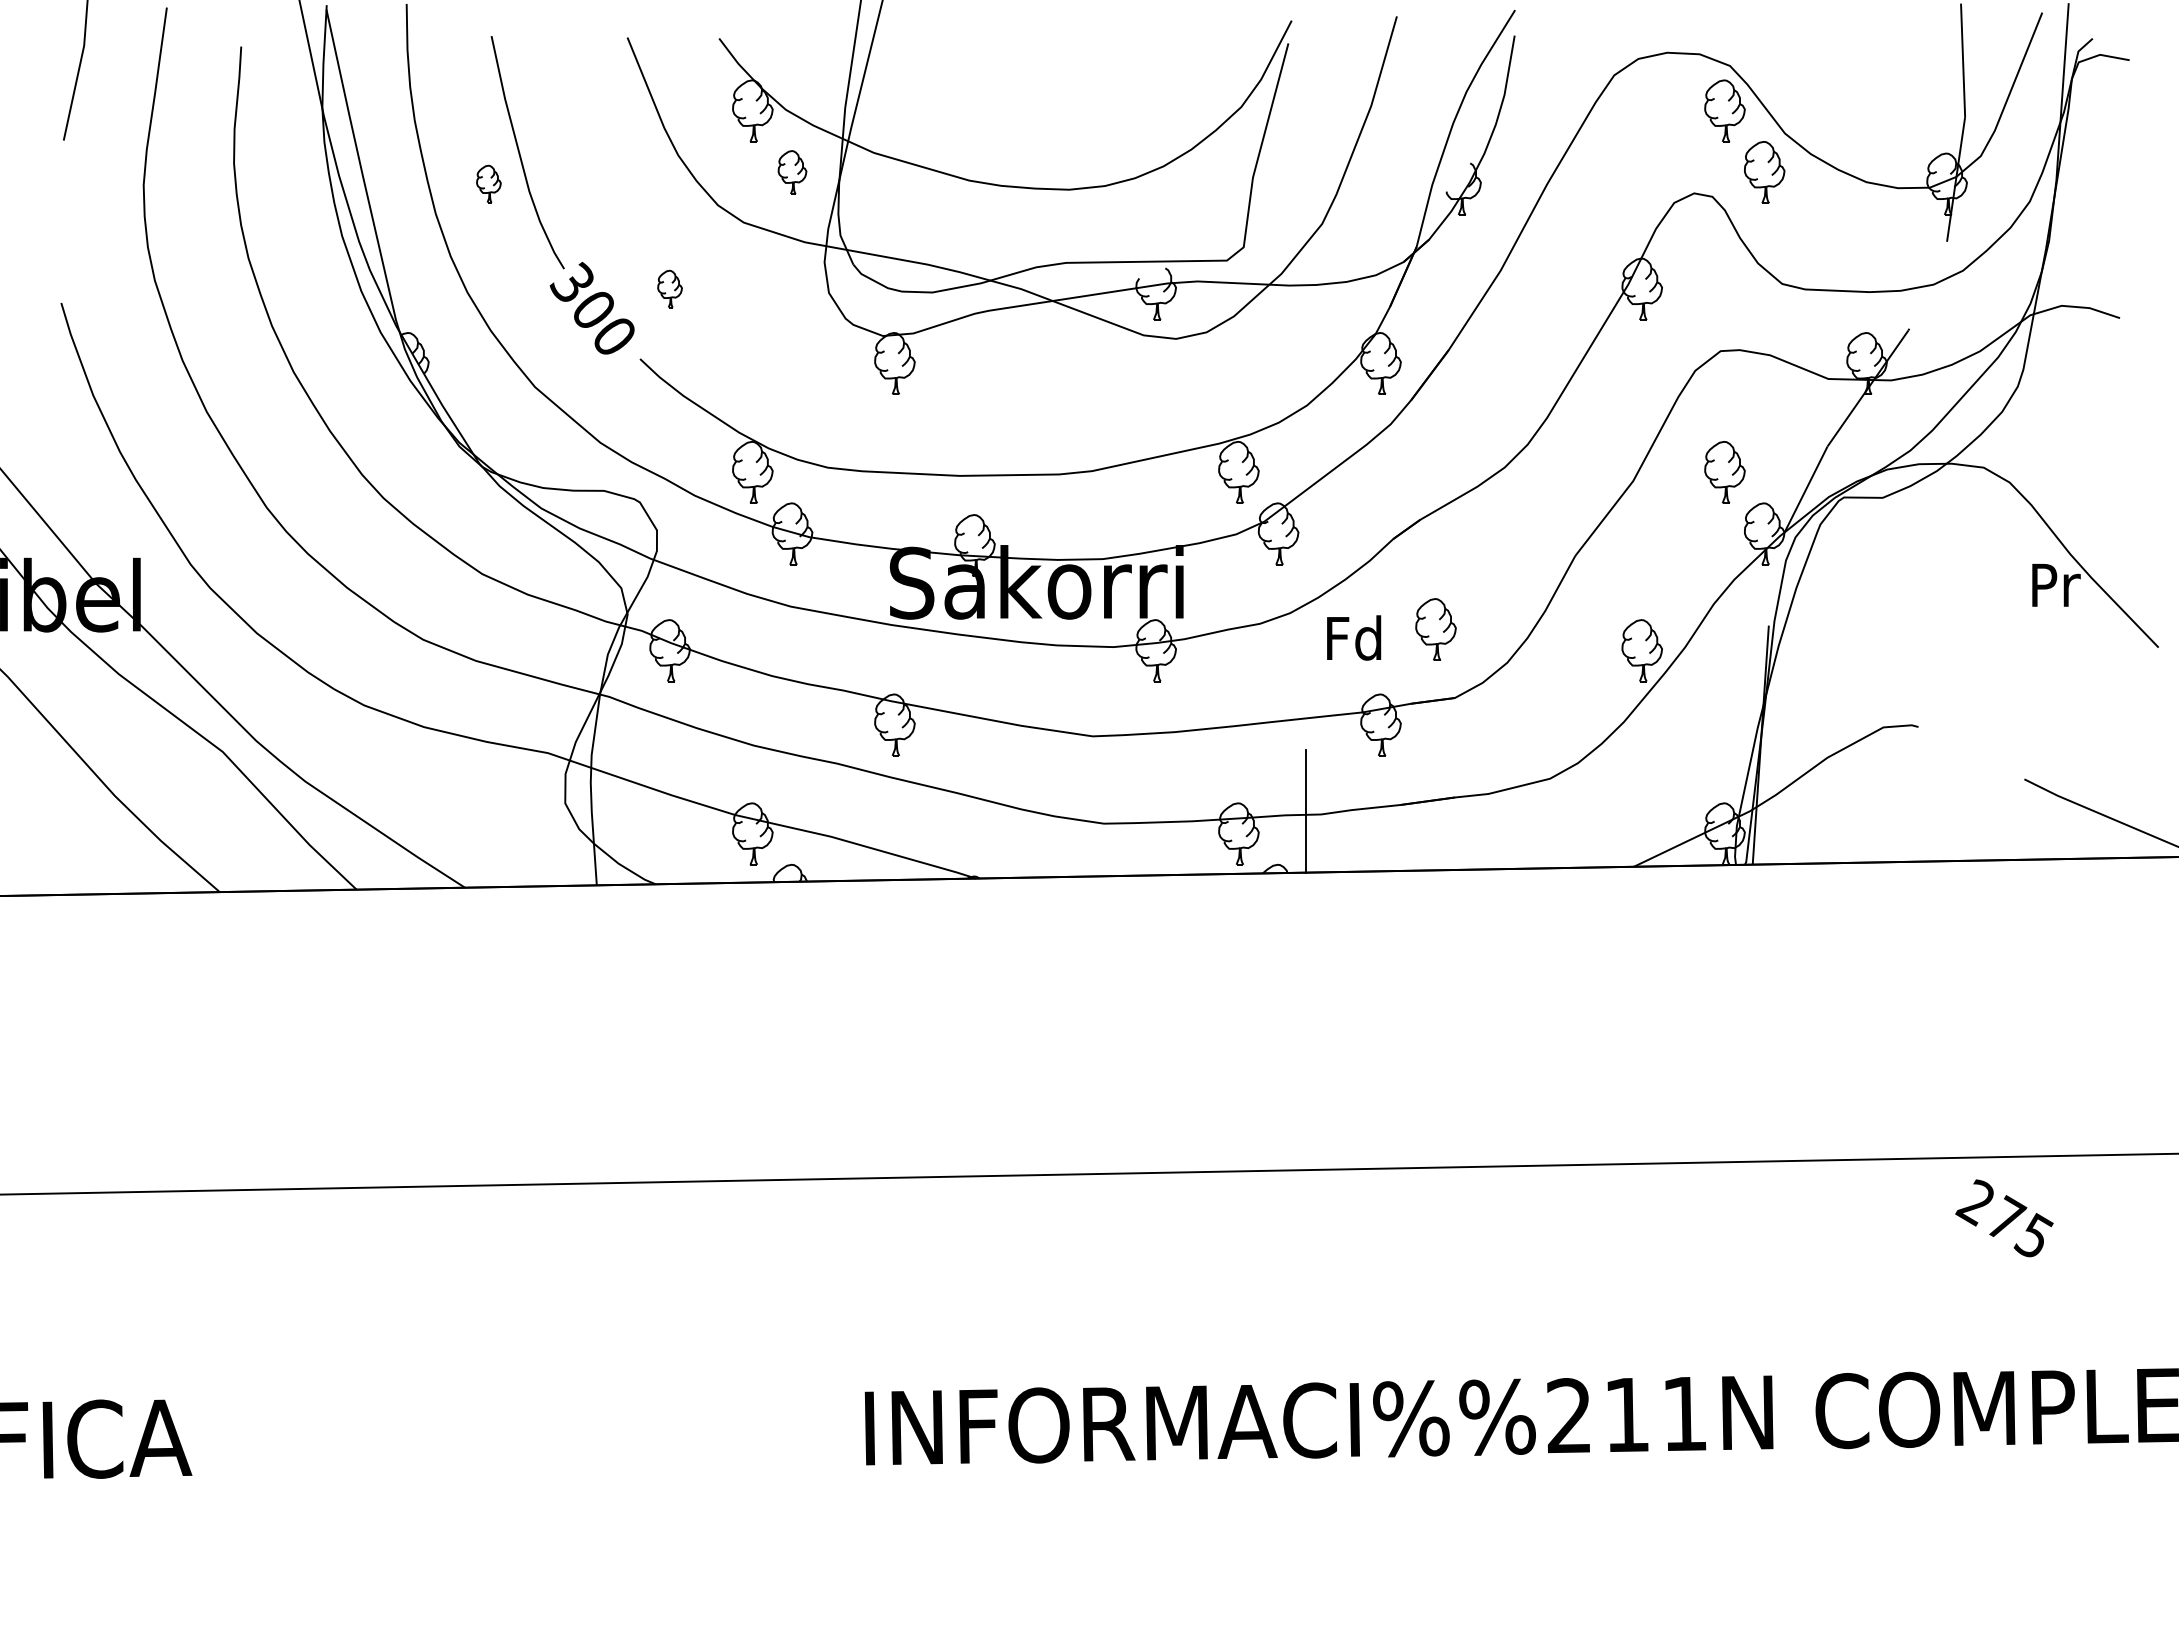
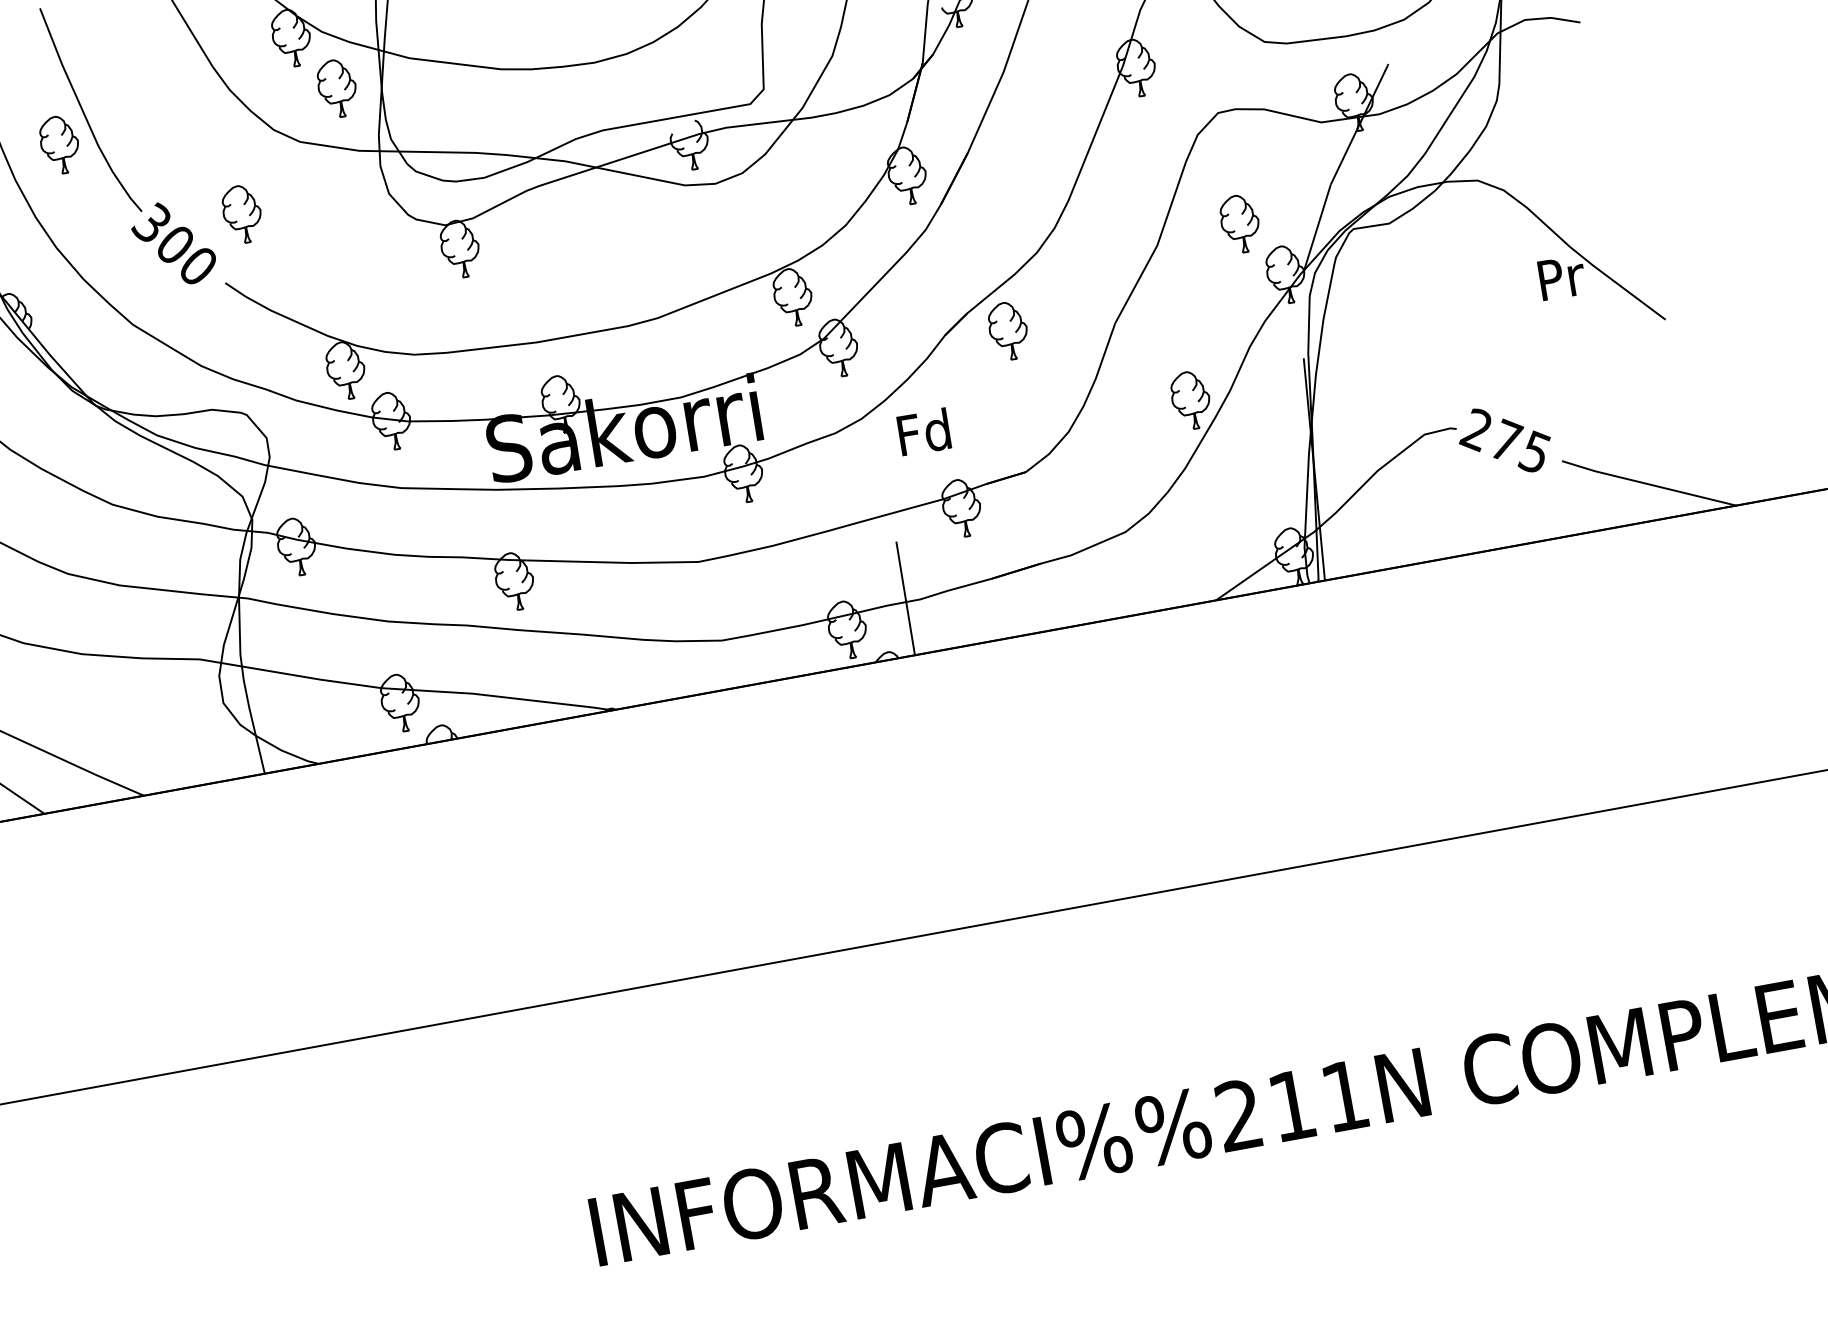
part: (792, 172) -> (337, 88), size x1.43
part: (488, 183) -> (59, 144), size x1.67
part: (669, 288) -> (241, 213), size x1.67
part: (1435, 629) -> (1008, 330), moved
text: (2004, 1218) -> (1504, 440), moved

